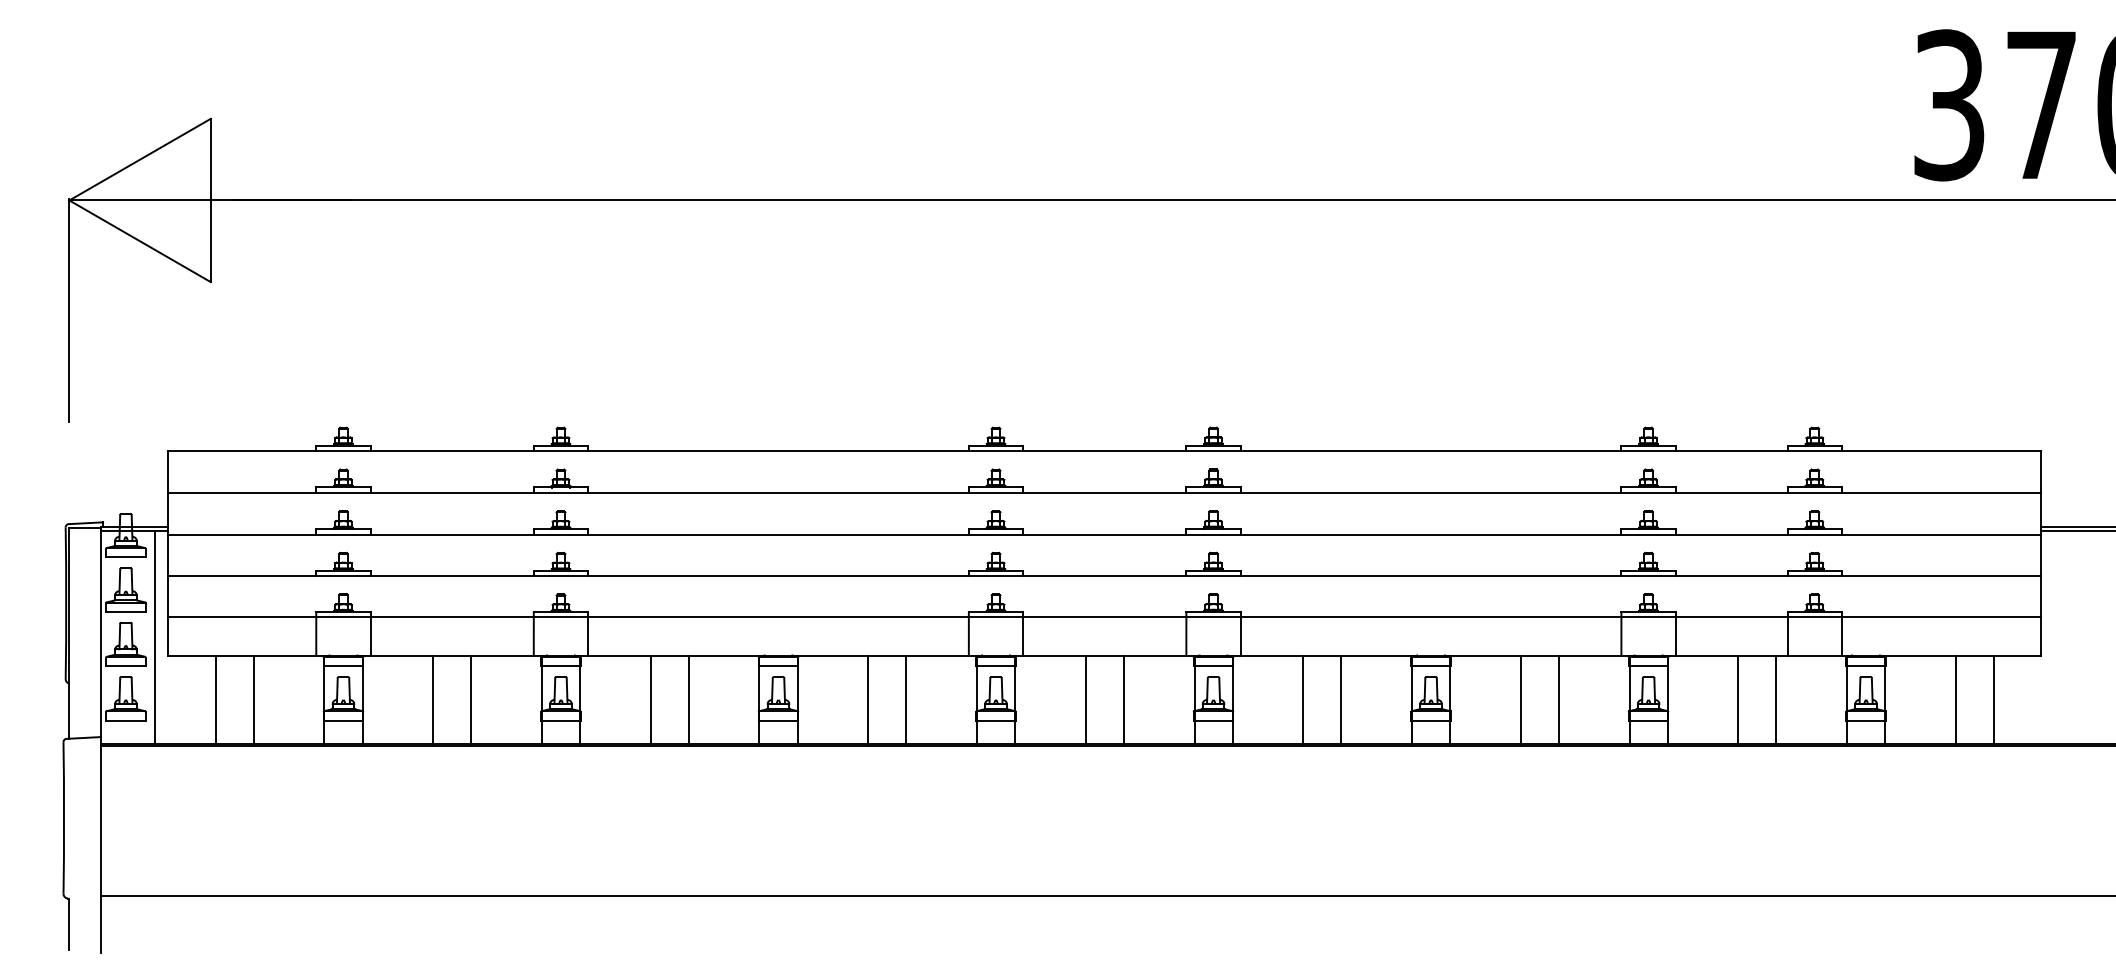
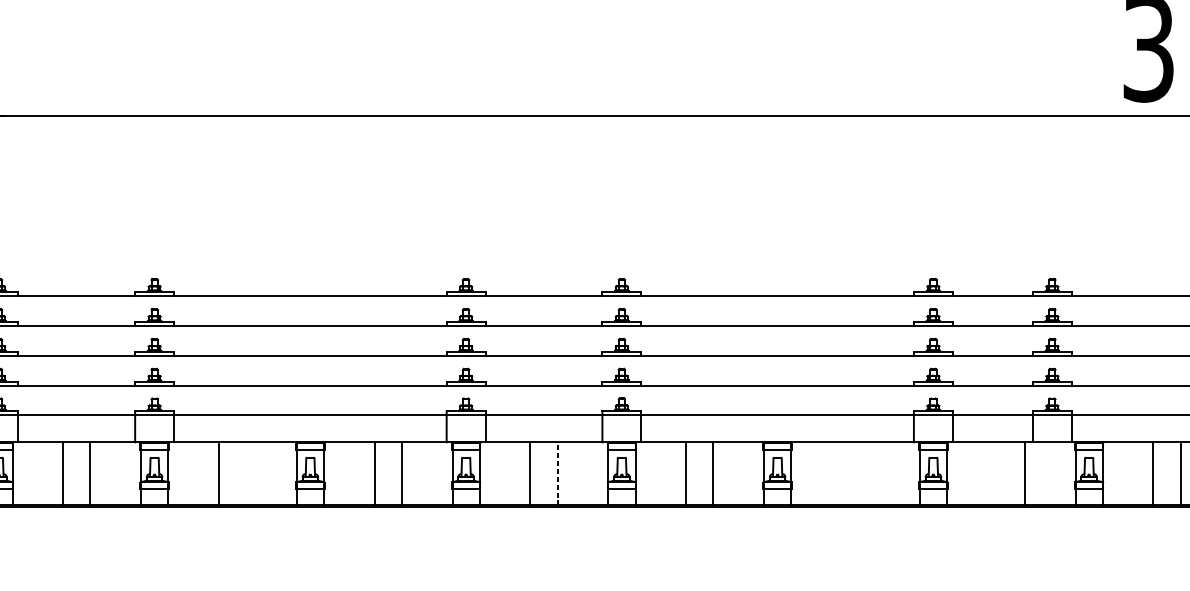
line: (688, 699) -> (245, 473), removed
line: (1123, 699) -> (557, 473), solid -> dashed
line: (1520, 699) -> (841, 473), removed
line: (1558, 699) -> (868, 473), removed
line: (1738, 699) -> (997, 473), removed

